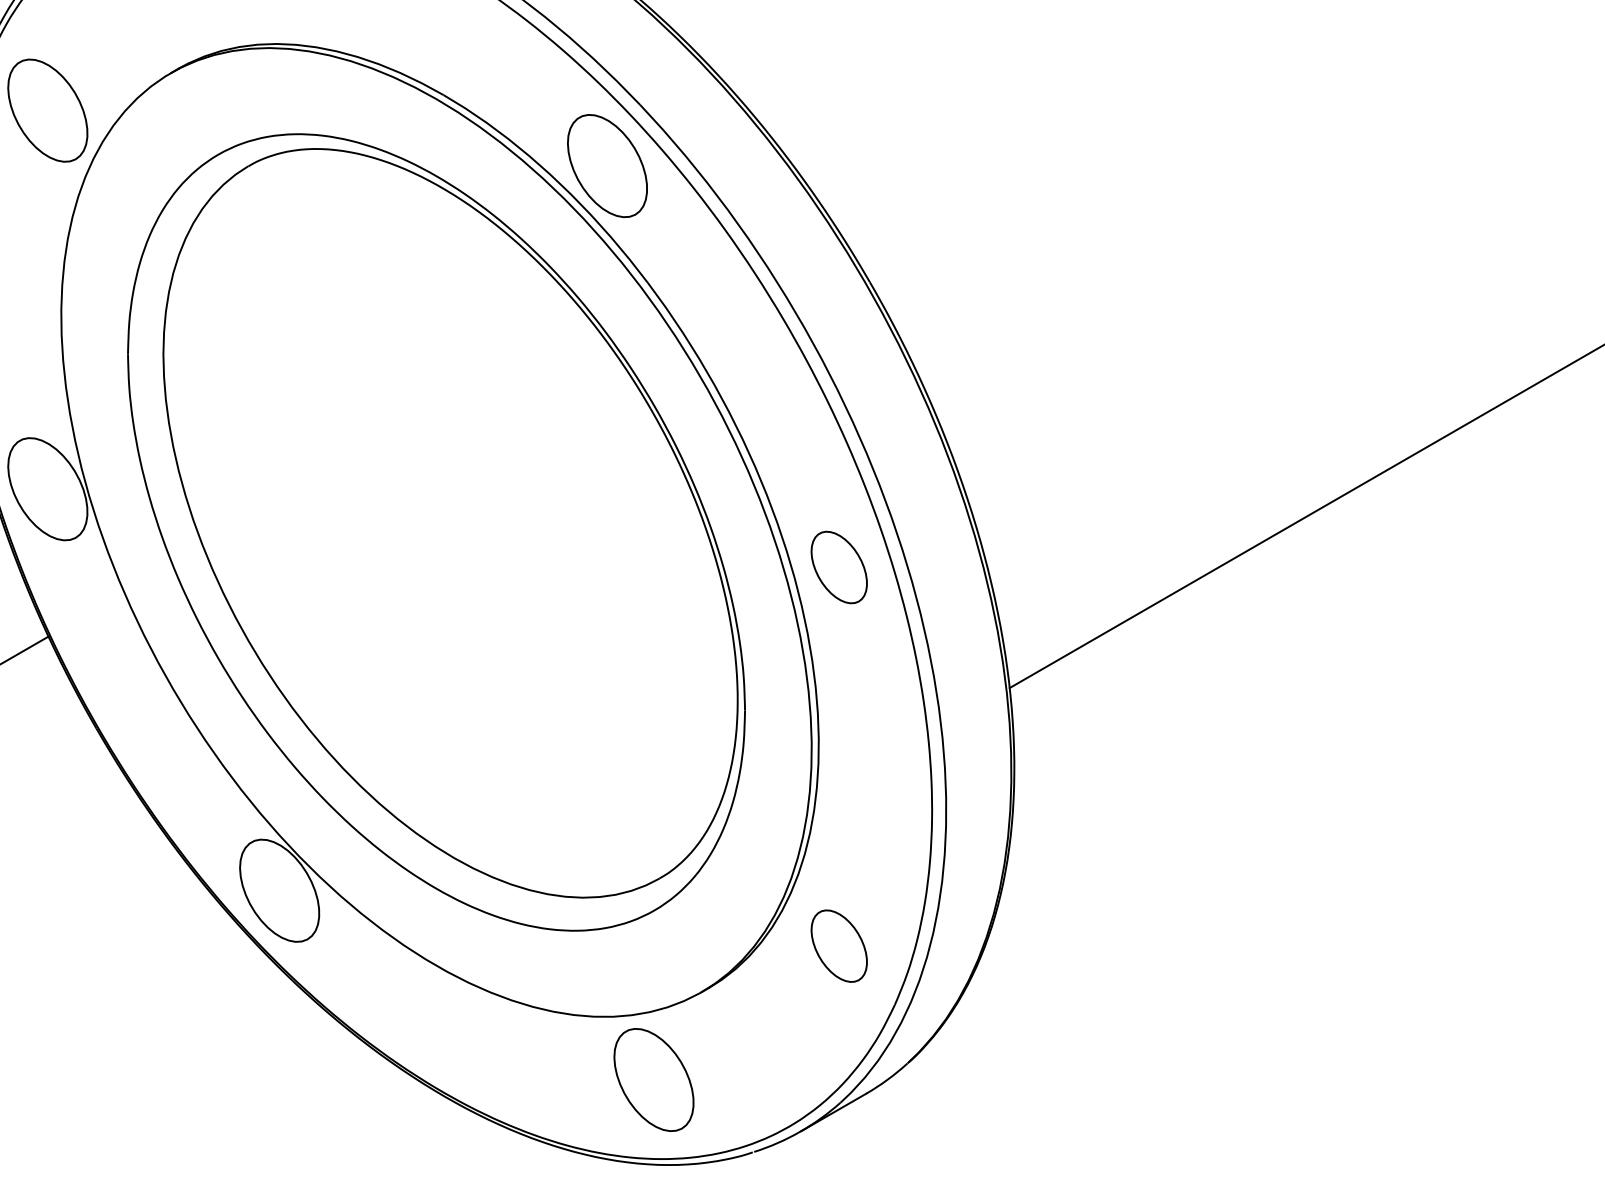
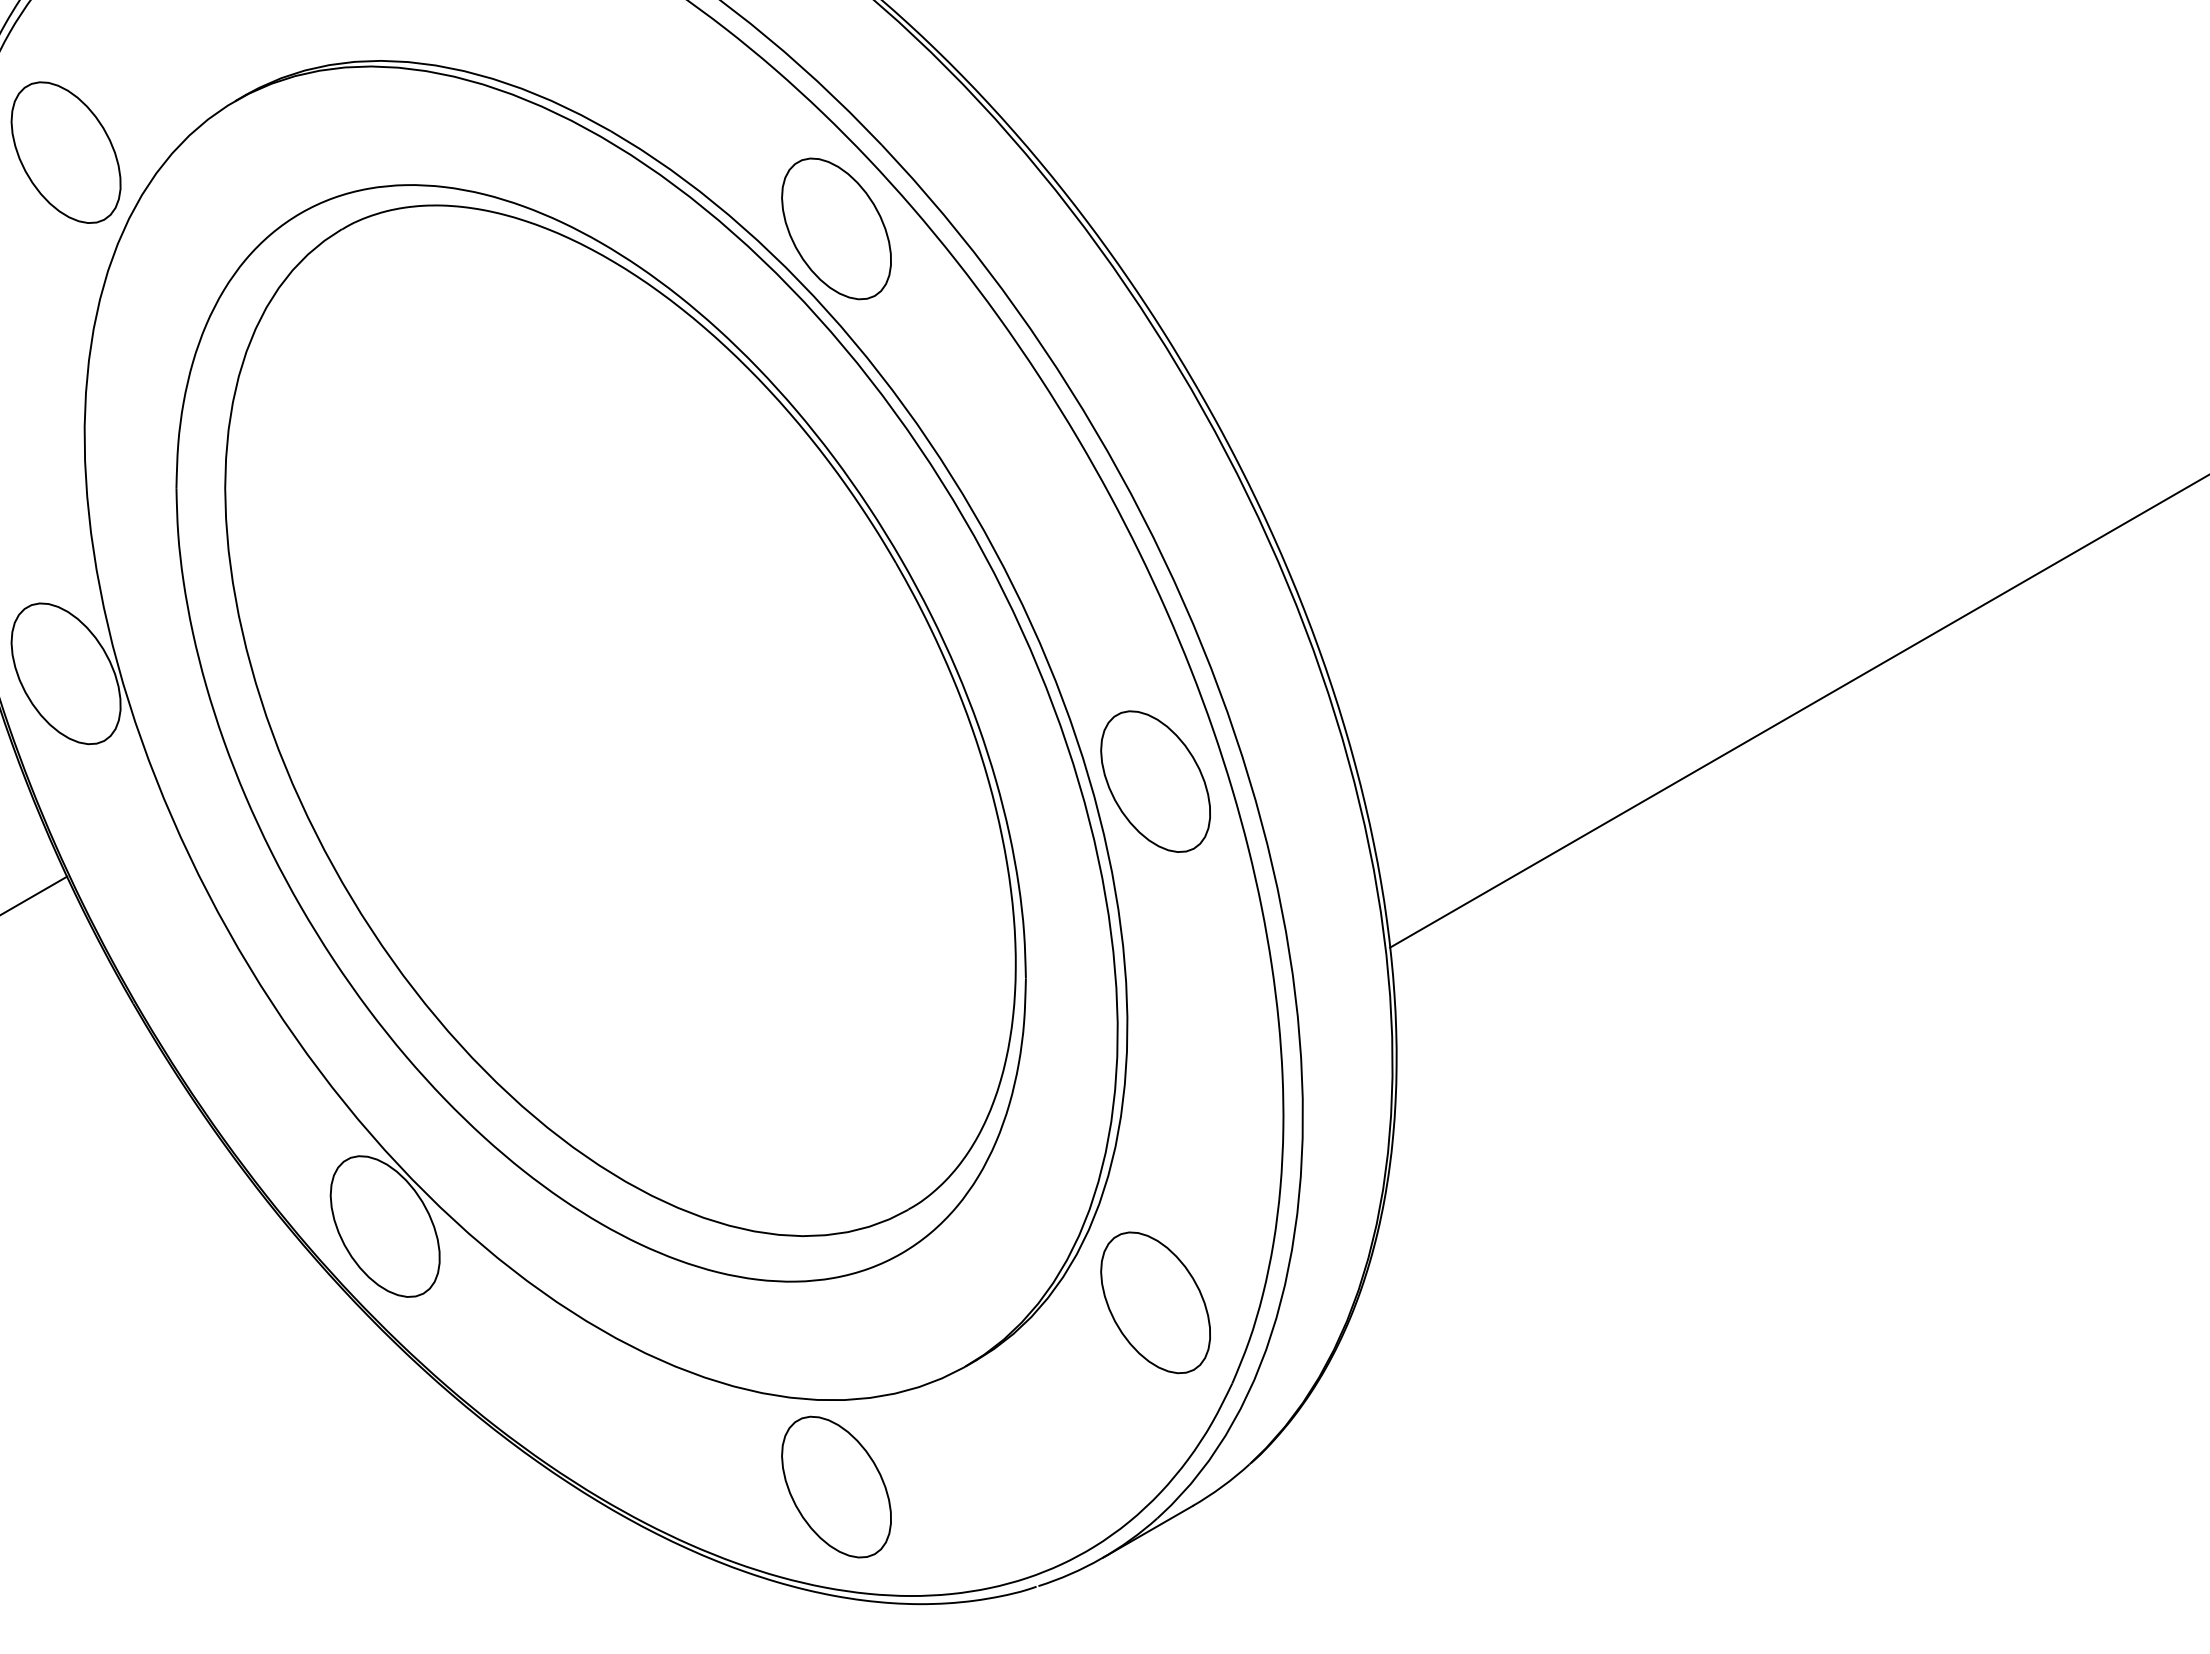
part: (839, 567) -> (1155, 781), size x1.43
part: (839, 945) -> (1155, 1302), size x1.43
part: (653, 1079) -> (836, 1486), moved

